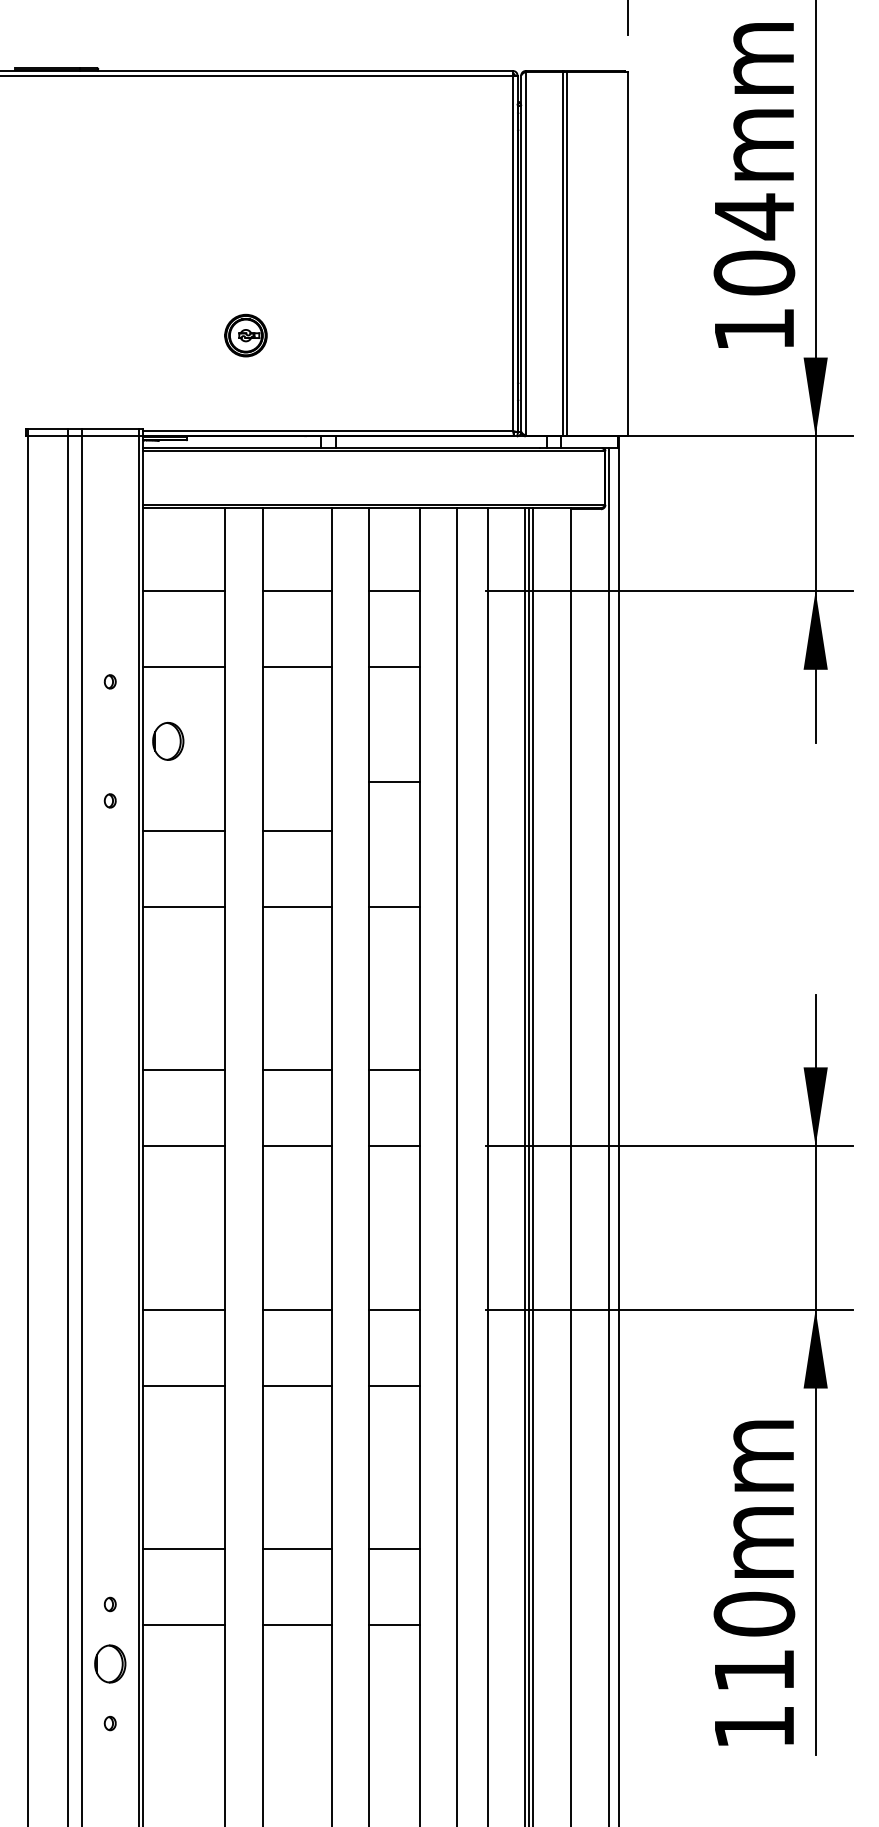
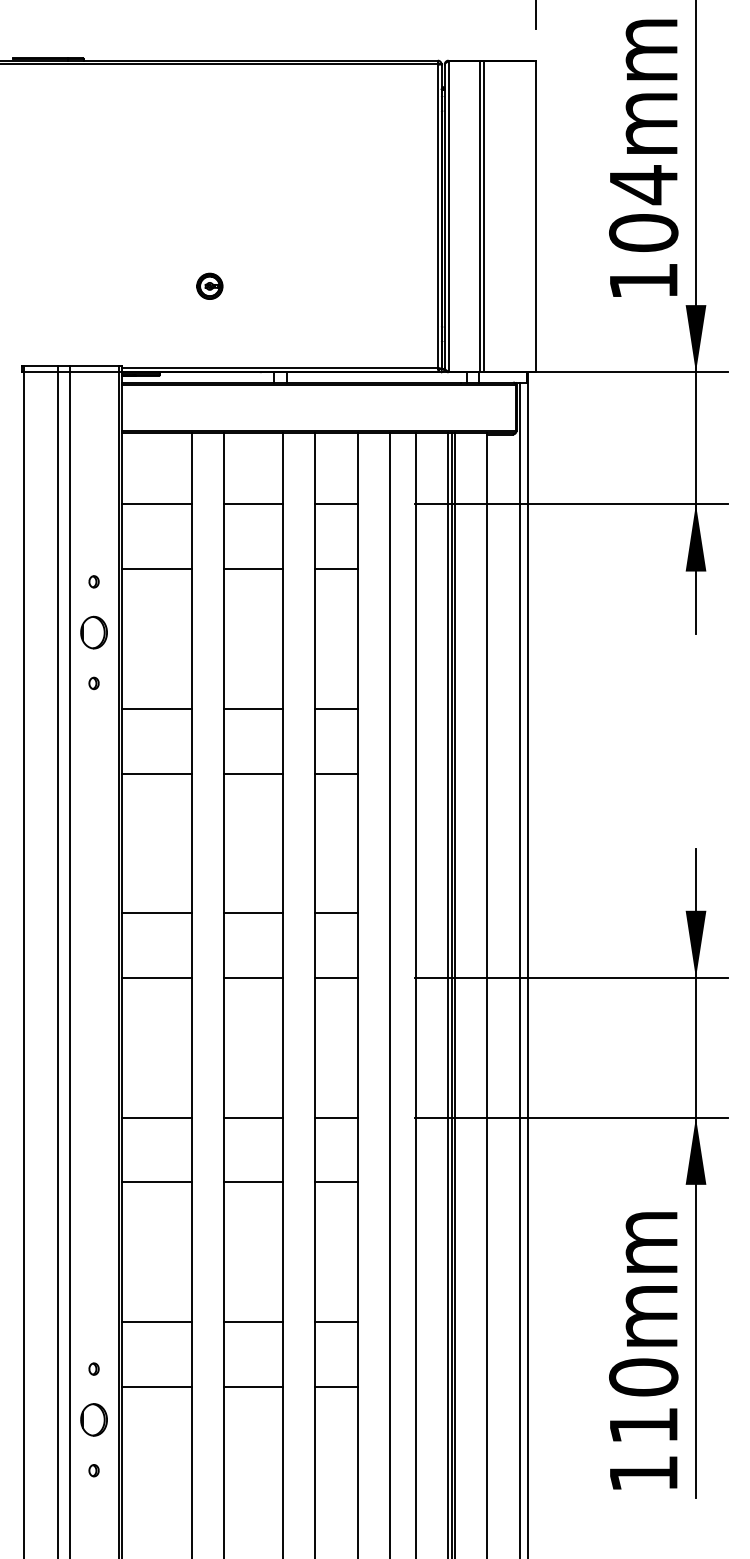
part: (245, 335) -> (209, 286), size x0.71
part: (168, 740) -> (94, 631), moved
line: (394, 781) -> (336, 708), moved

